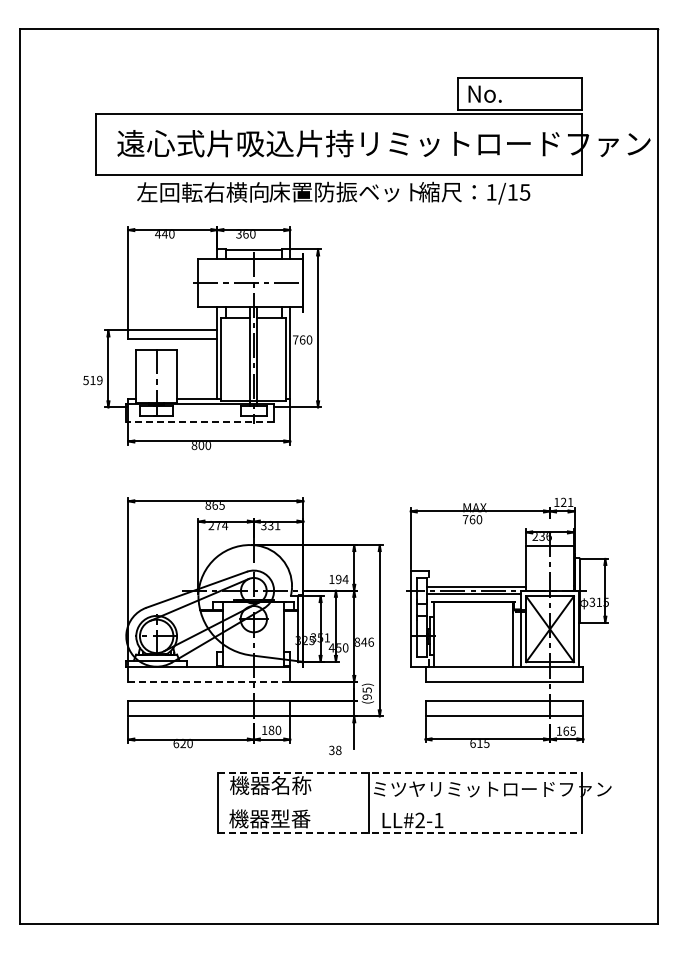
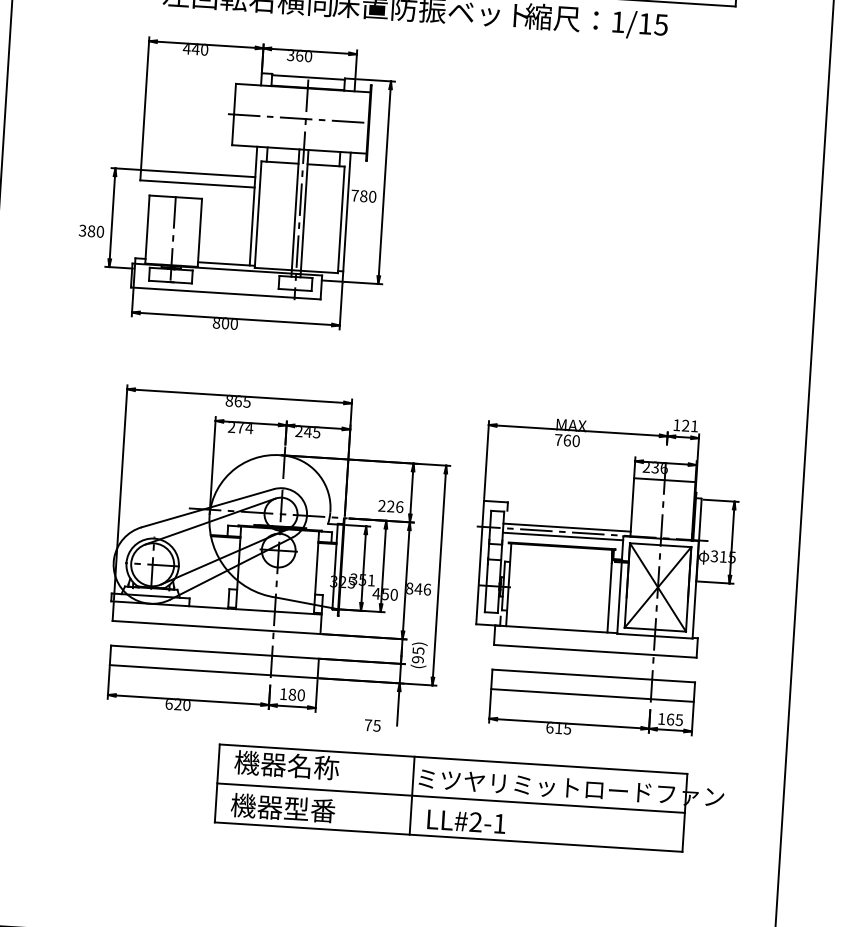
text: (302, 339) -> (363, 195), 760 -> 780
text: (92, 380) -> (90, 231), 519 -> 380
line: (200, 422) -> (226, 293), dashed -> solid
text: (270, 526) -> (307, 433), 331 -> 245
text: (338, 579) -> (390, 506), 194 -> 226
line: (209, 681) -> (216, 626), dashed -> solid
text: (335, 750) -> (372, 725), 38 -> 75
line: (400, 772) -> (454, 759), dashed -> solid
line: (399, 802) -> (450, 797), added
line: (400, 833) -> (449, 837), dashed -> solid

